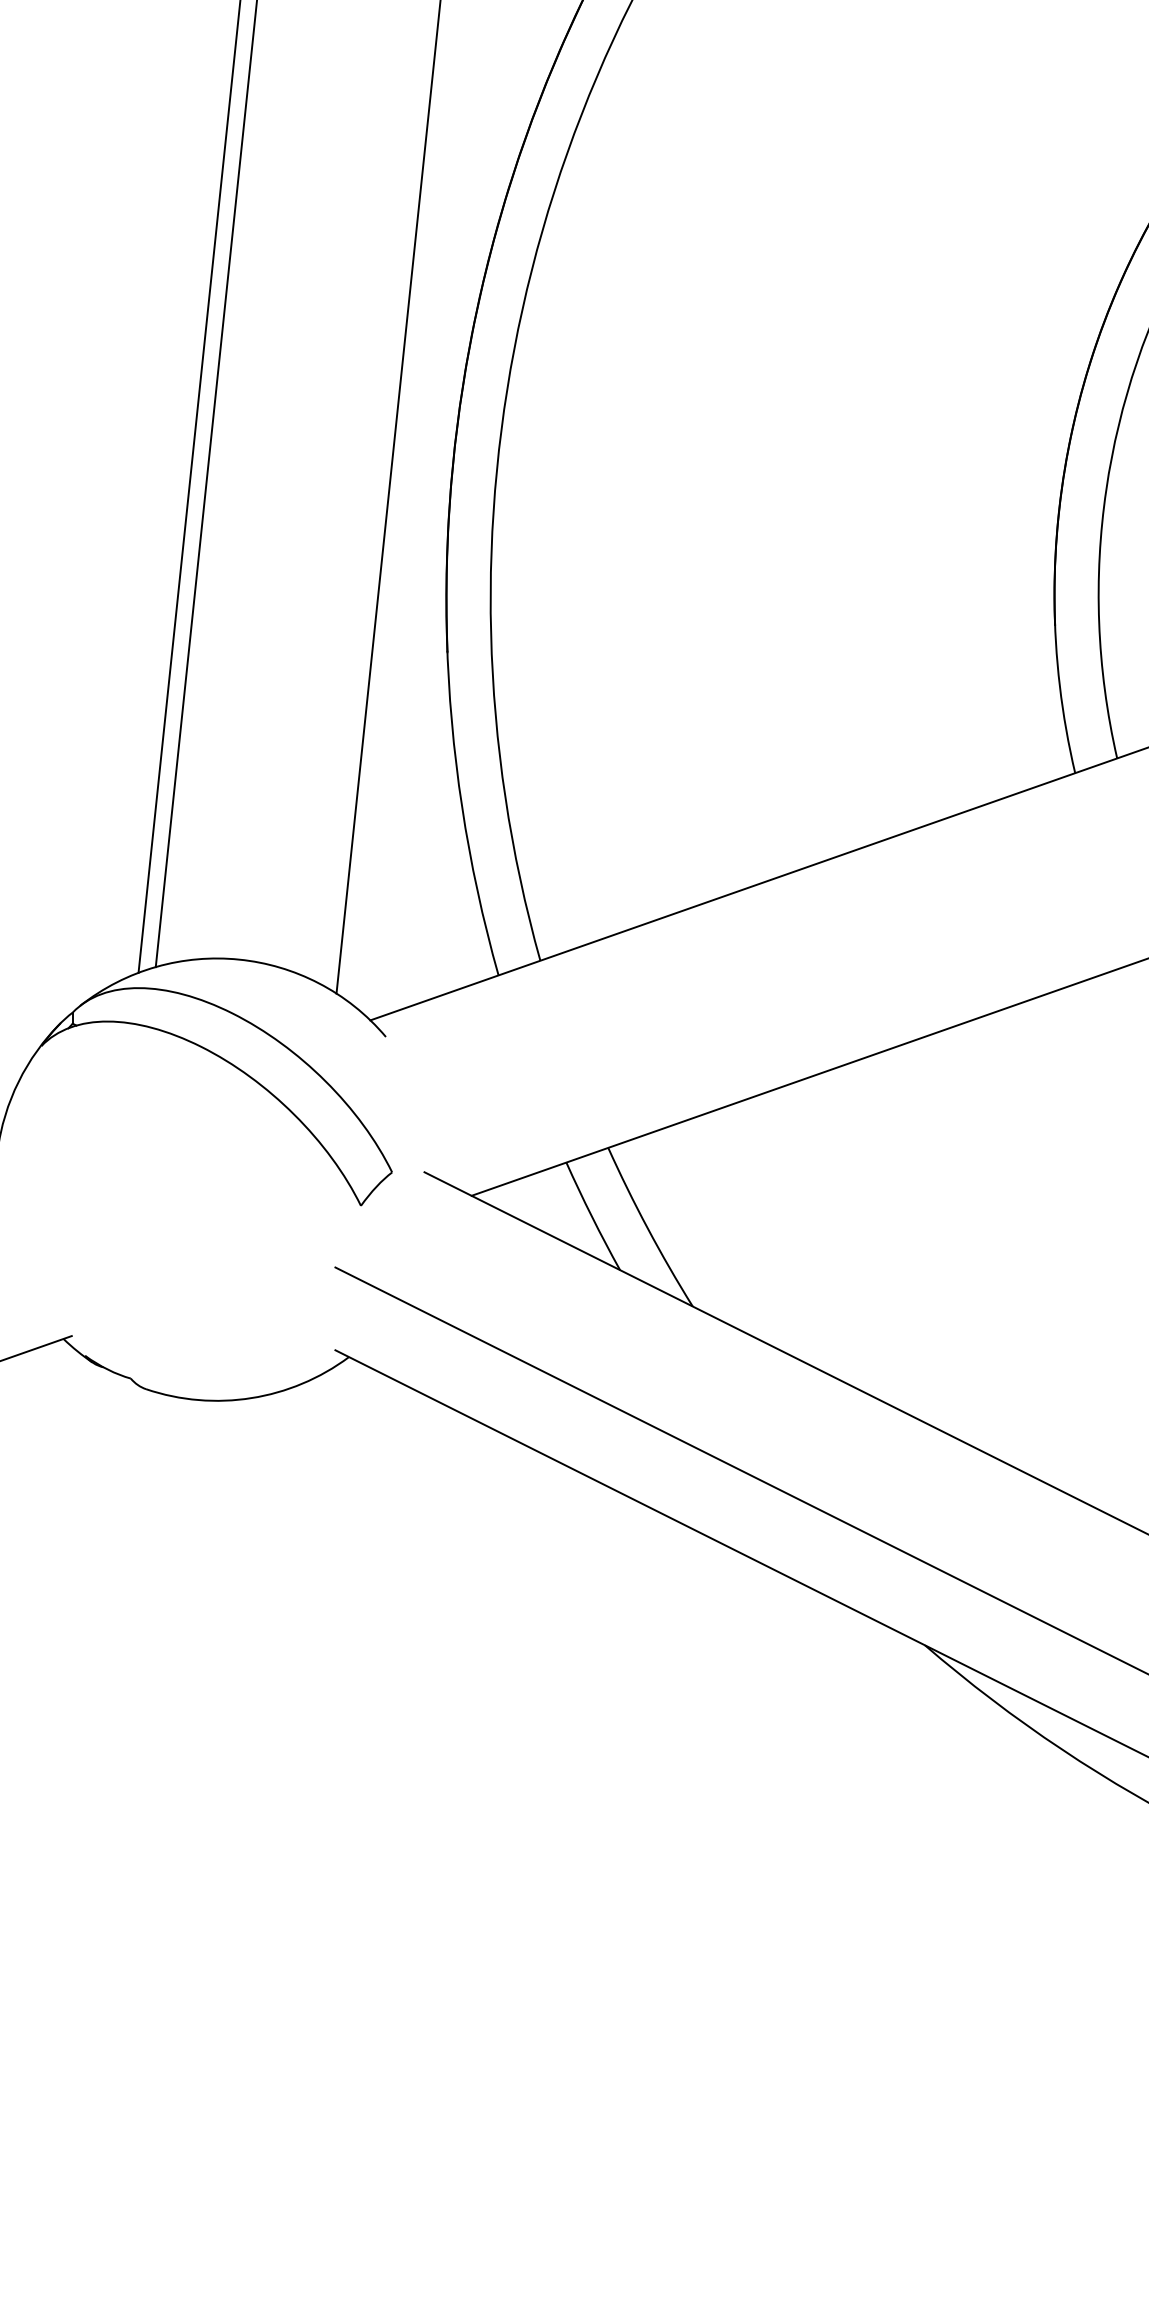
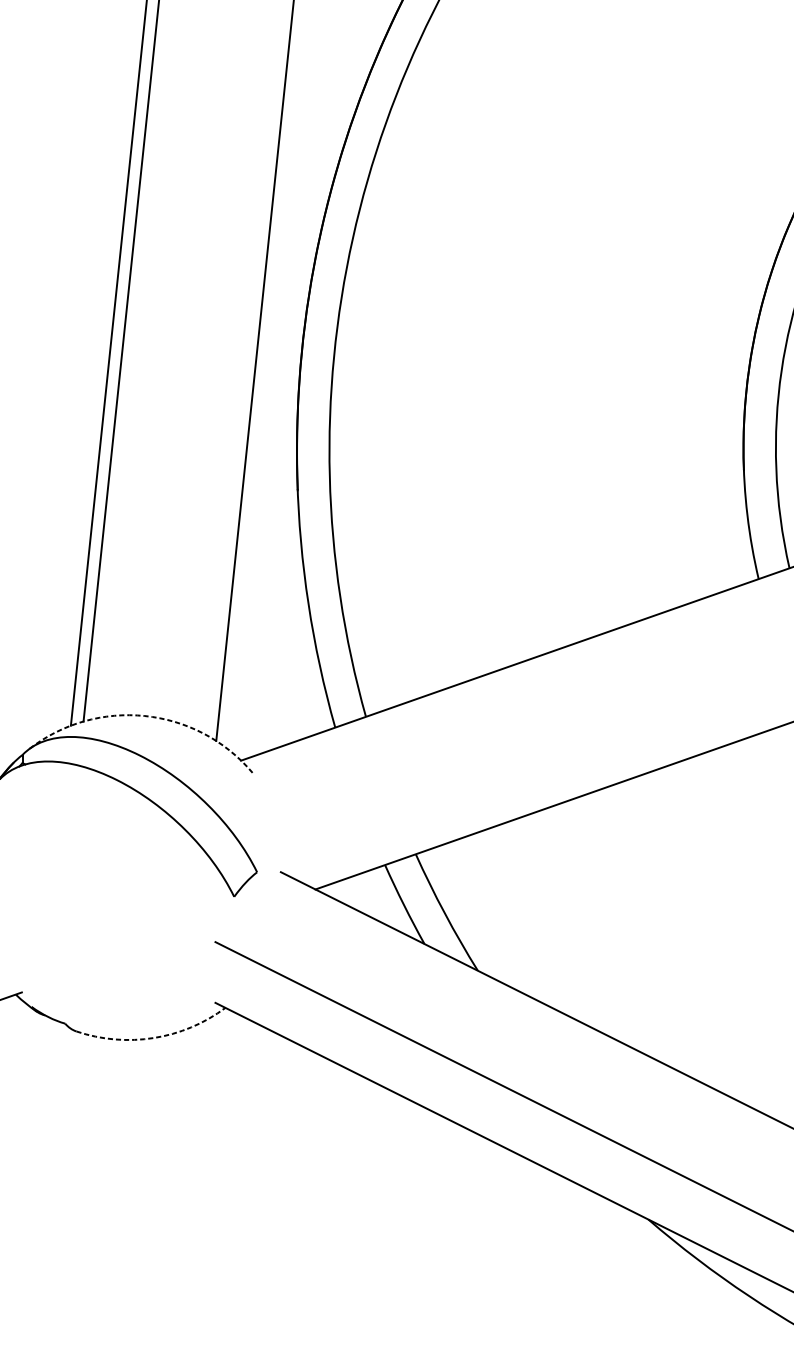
arc: (239, 959) -> (145, 715), solid -> dashed
arc: (251, 1398) -> (153, 1038), solid -> dashed

